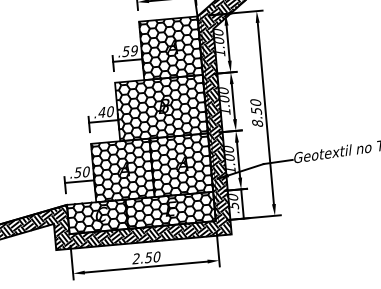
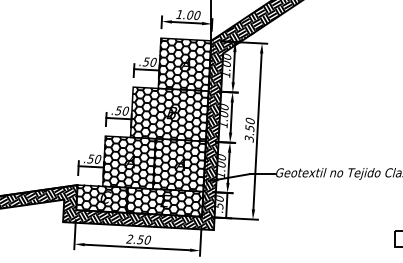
text: (133, 51) -> (152, 62), .59 -> .50
text: (100, 112) -> (117, 110), .40 -> .50
text: (256, 123) -> (248, 138), 8.50 -> 3.50

